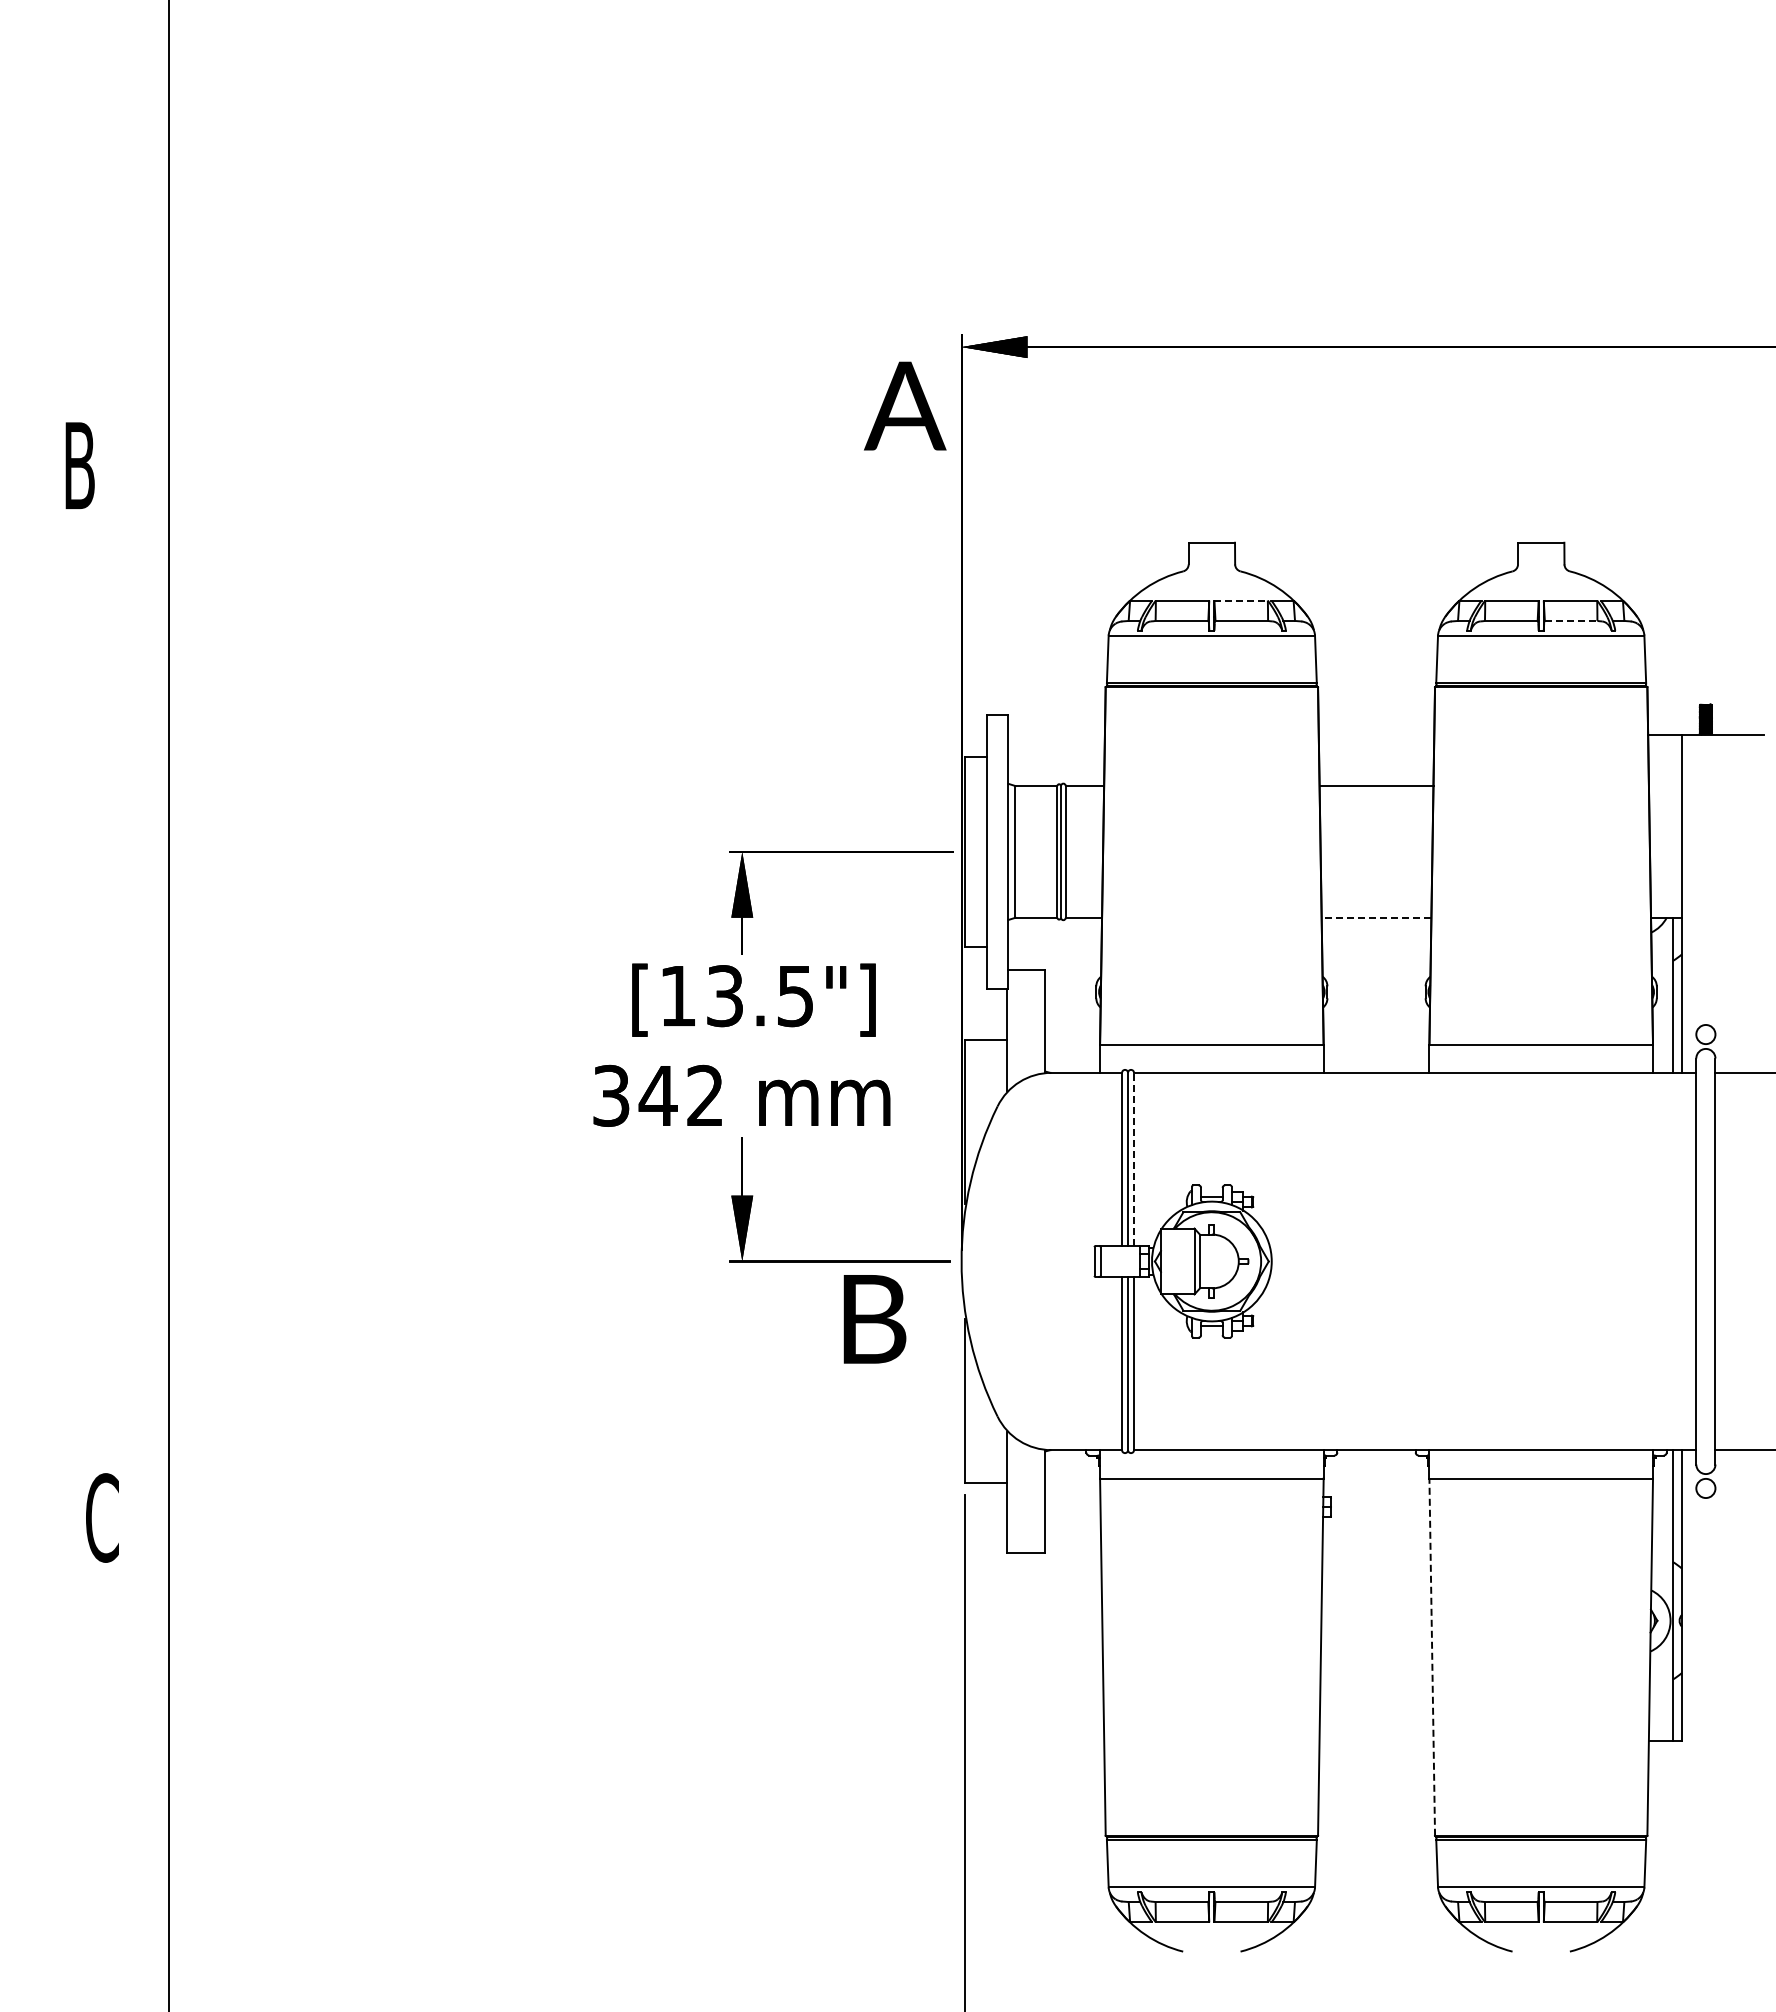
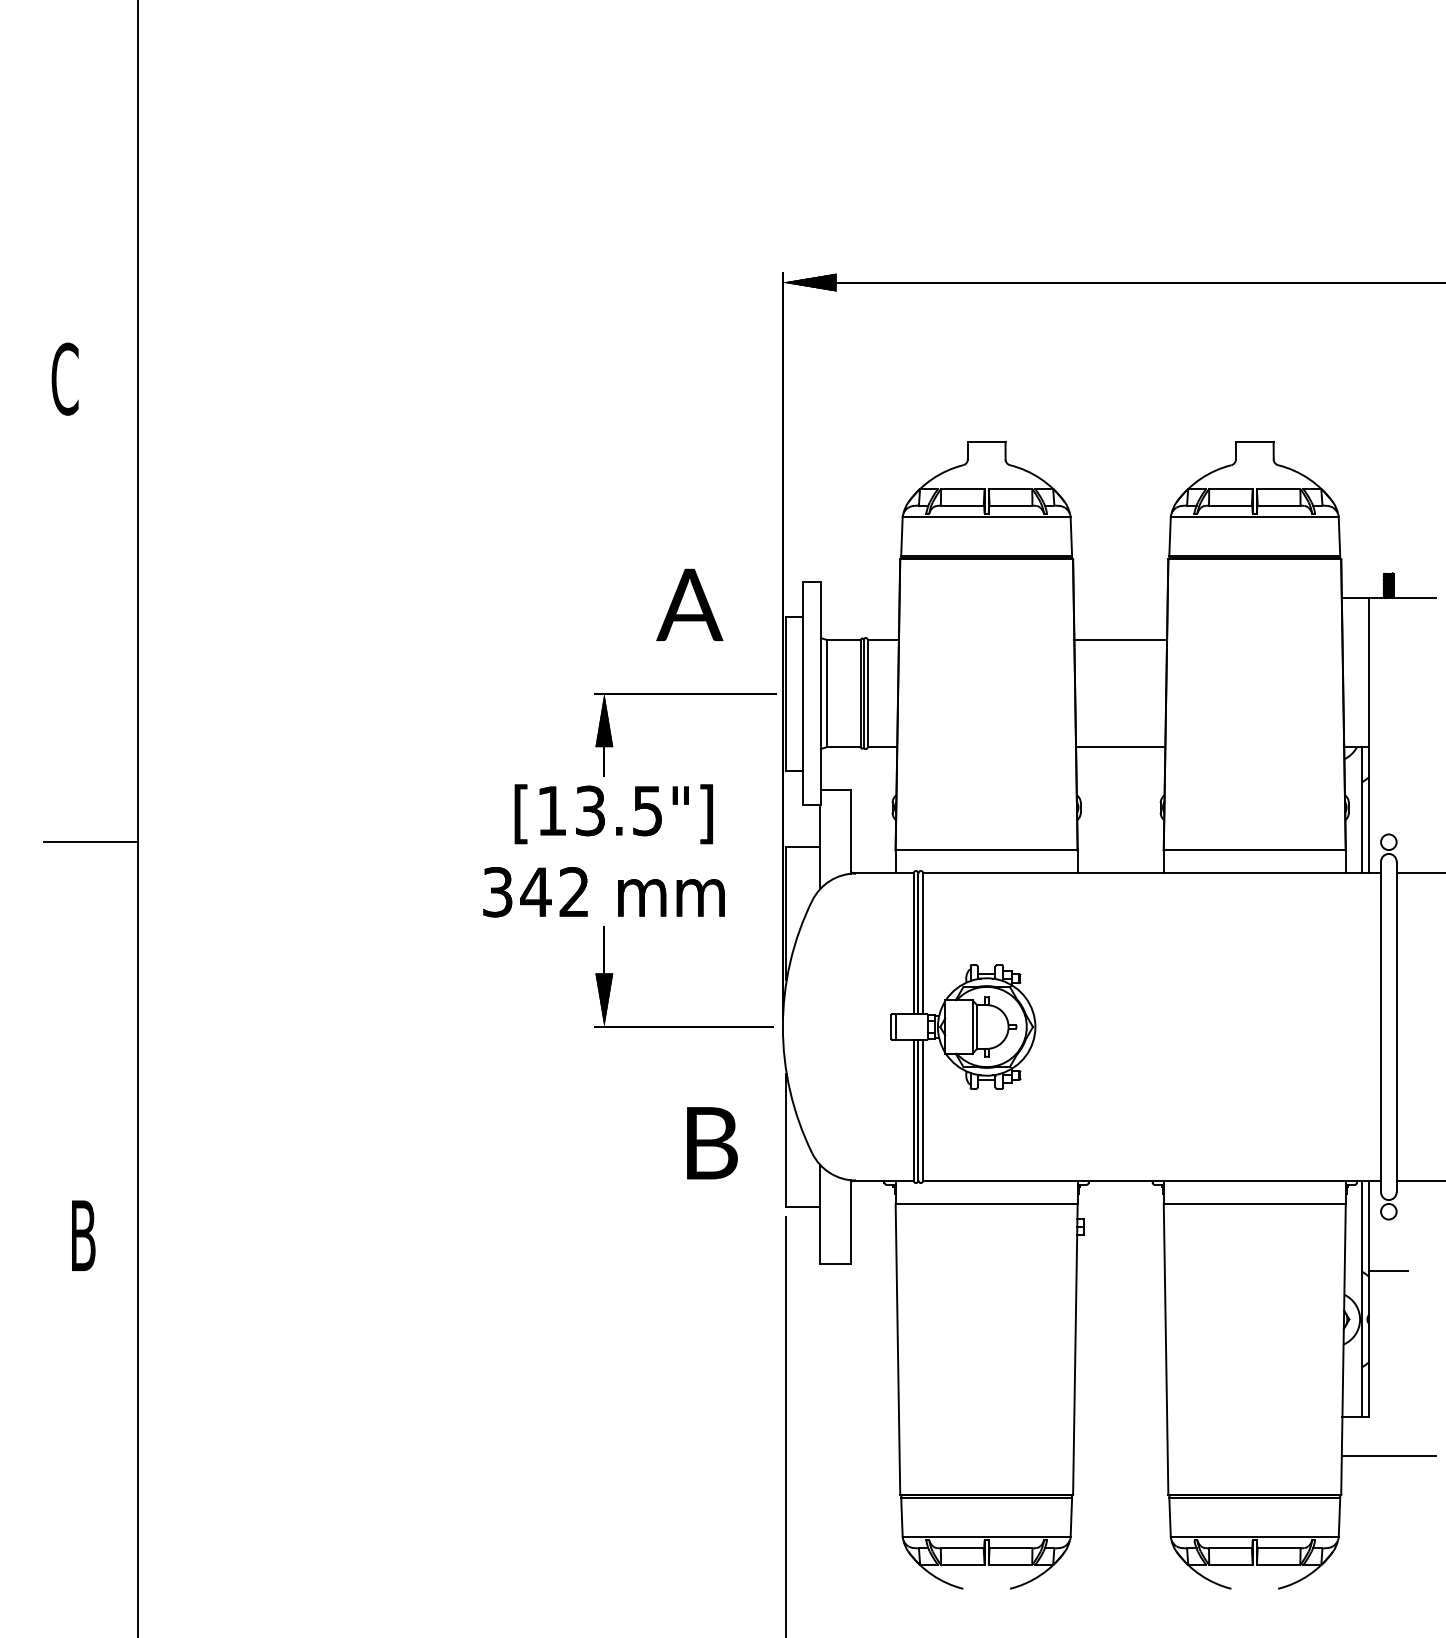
text: (905, 405) -> (690, 604), moved
text: (79, 465) -> (64, 378), B -> C
line: (1241, 600) -> (1010, 488), dashed -> solid
line: (1571, 620) -> (1279, 505), dashed -> solid
line: (1376, 917) -> (1120, 746), dashed -> solid
line: (110, 1034) -> (90, 842), added
line: (1134, 1159) -> (923, 943), dashed -> solid
text: (874, 1319) -> (712, 1143), moved
text: (102, 1517) -> (83, 1235), C -> B
line: (1705, 1560) -> (1388, 1270), added
line: (1432, 1657) -> (1166, 1349), dashed -> solid
line: (1705, 1788) -> (1388, 1456), added

